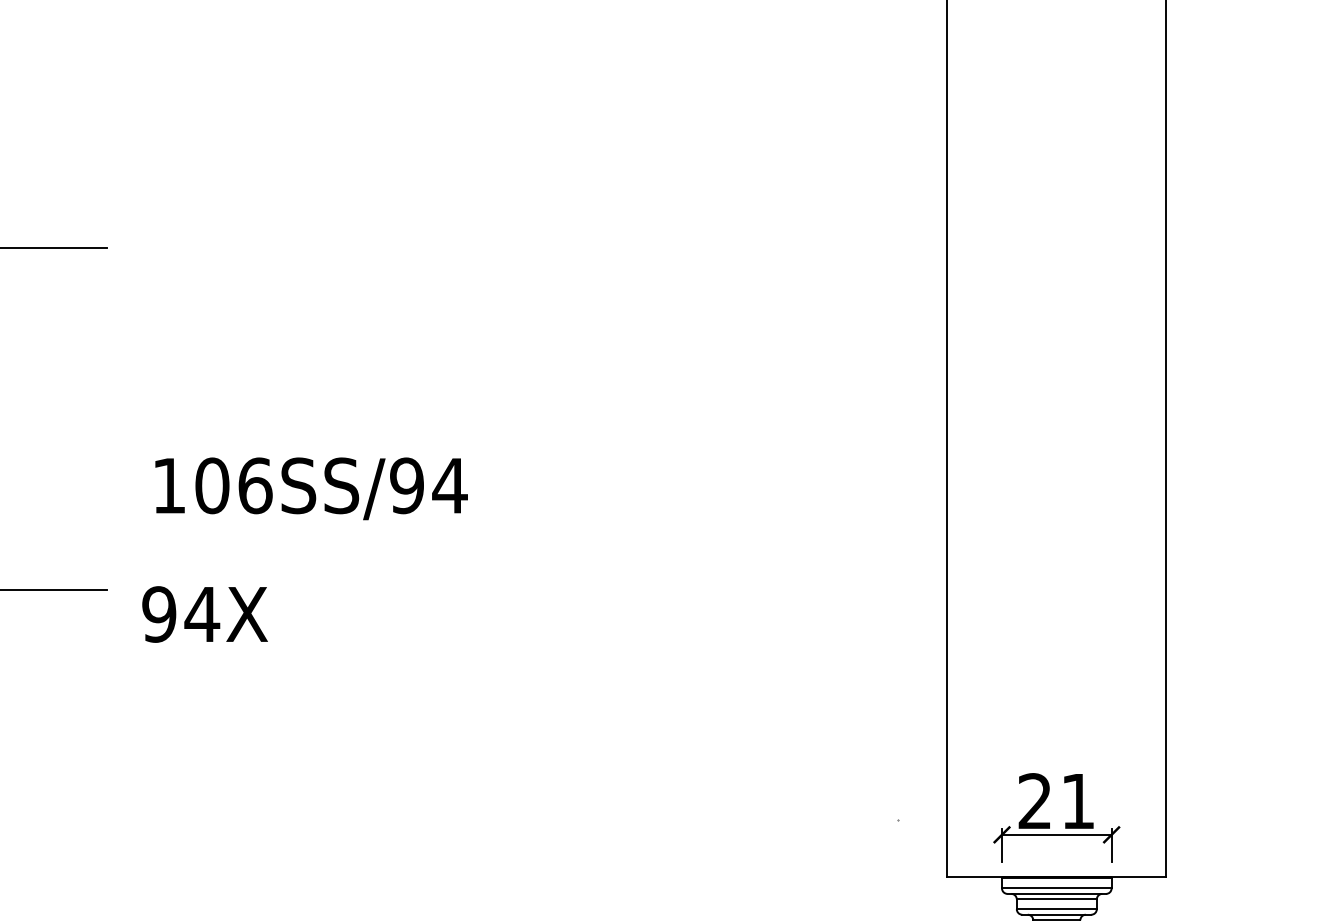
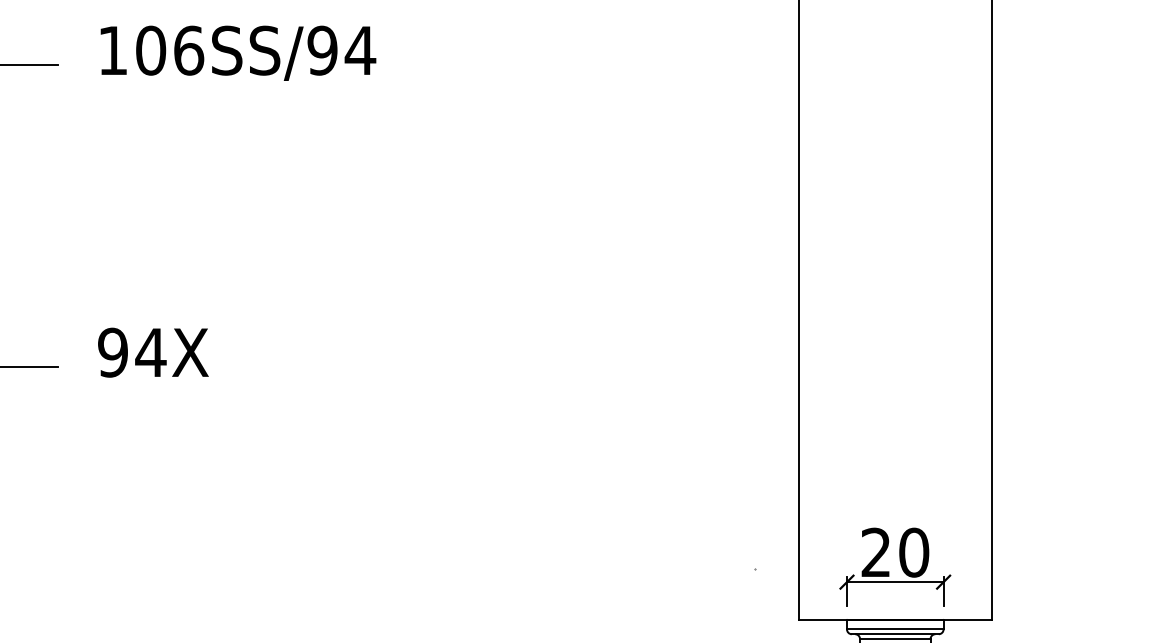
text: (311, 488) -> (238, 53), moved
text: (204, 614) -> (152, 352), moved
text: (1078, 801) -> (914, 552), 21 -> 20

